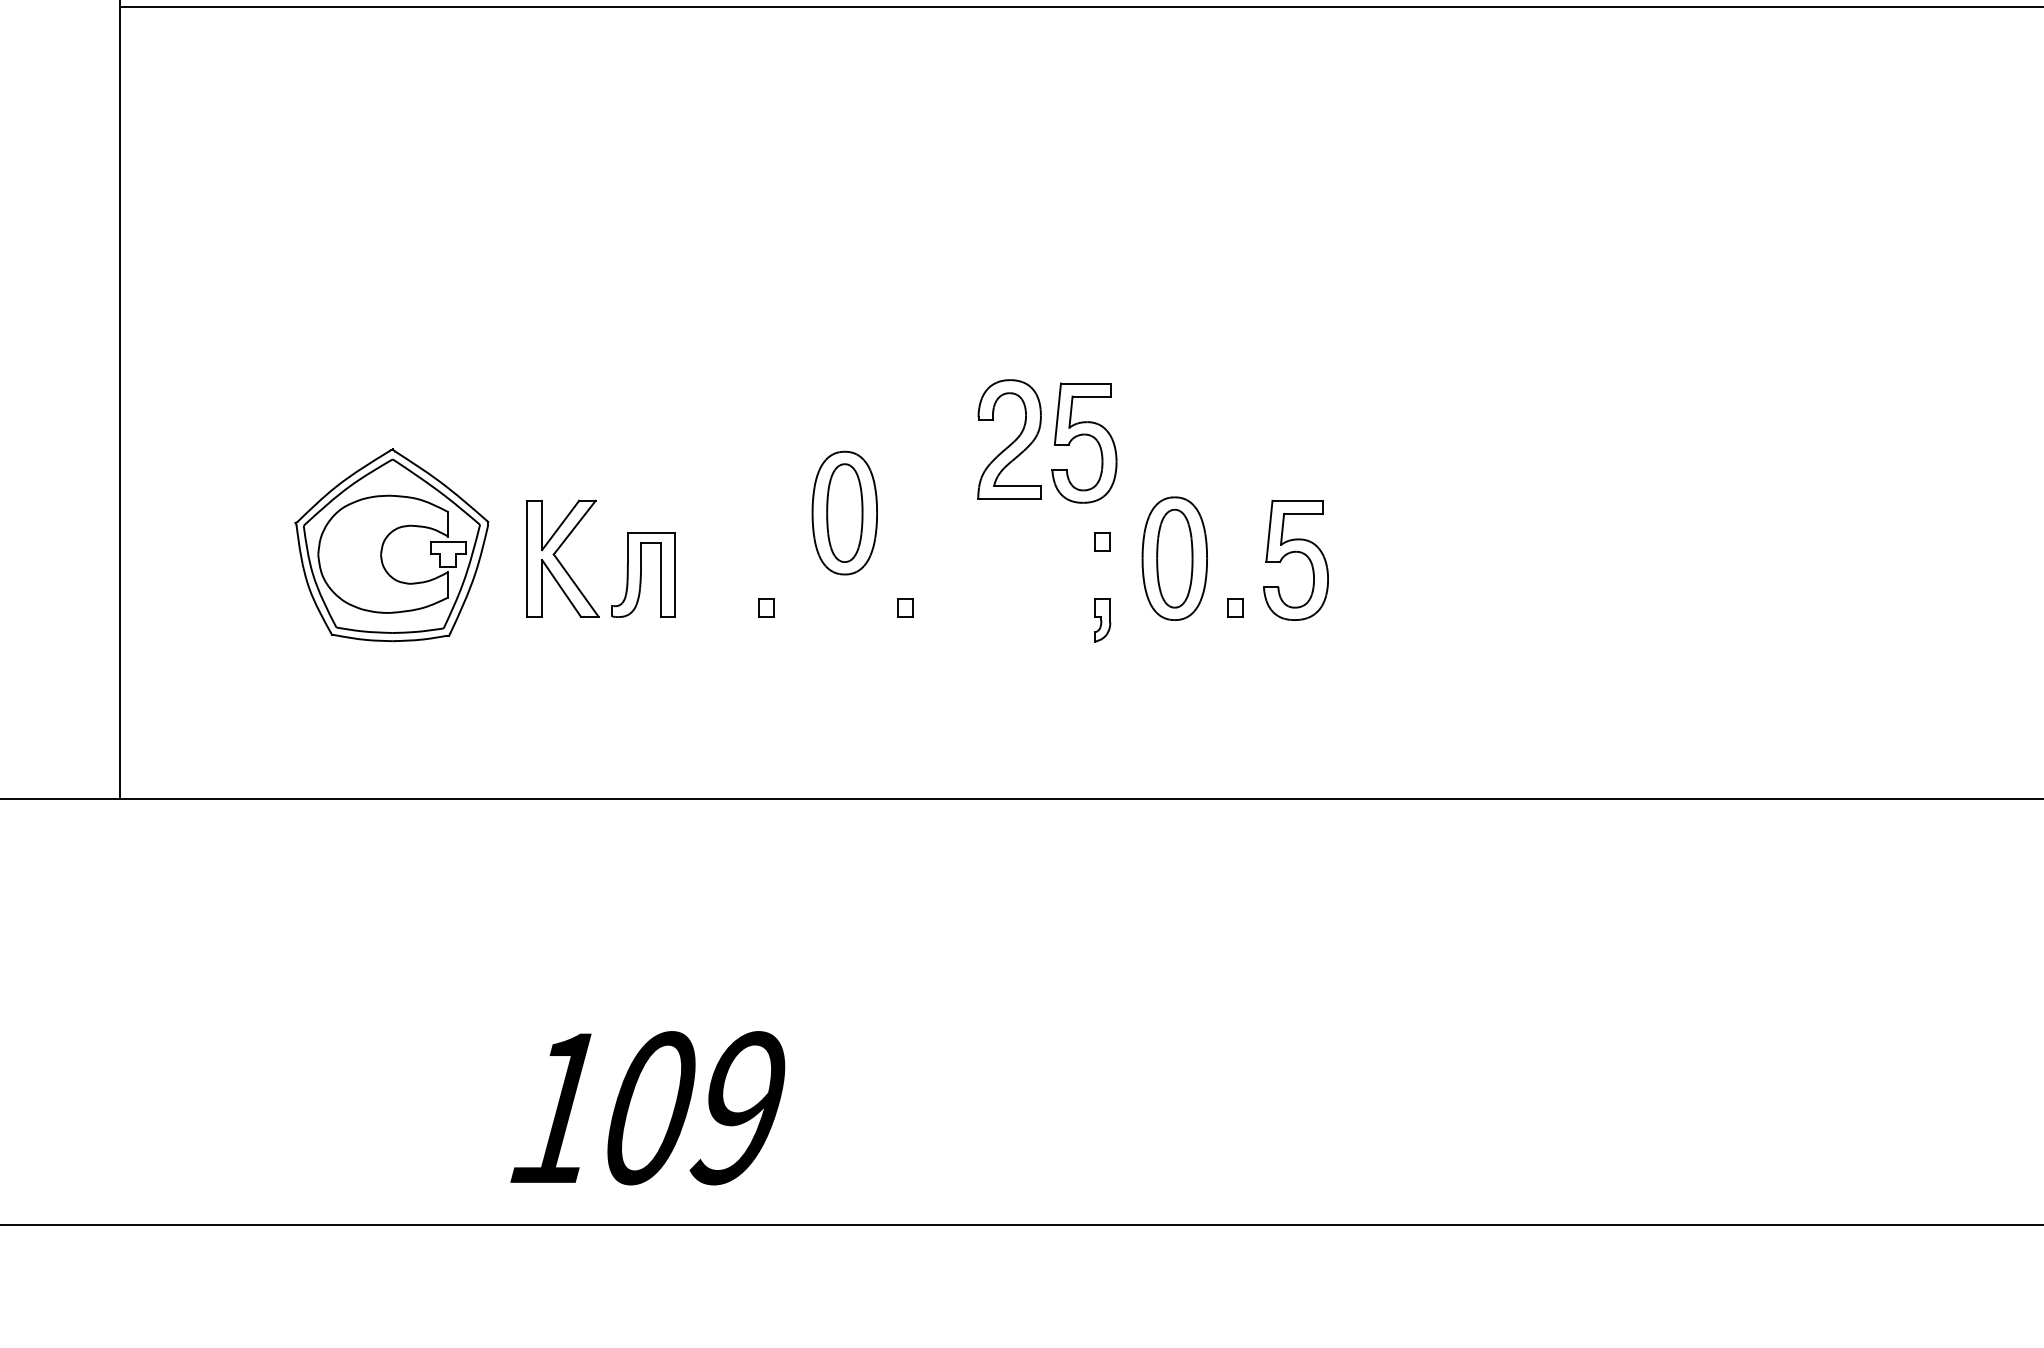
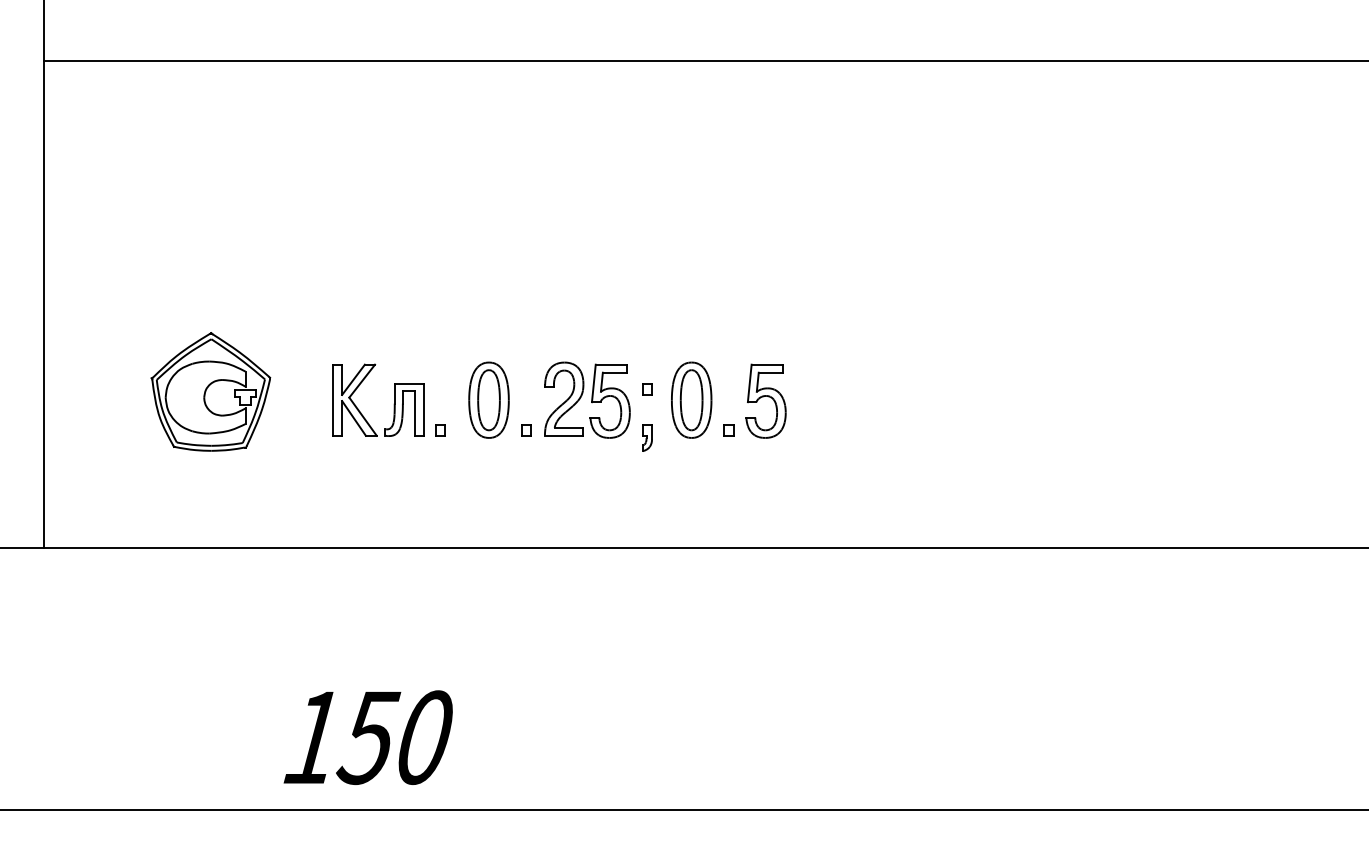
part: (1047, 440) -> (587, 399), moved
part: (843, 511) -> (488, 399), moved
part: (625, 565) -> (393, 404), moved
text: (690, 1107) -> (394, 737), 109 -> 150

